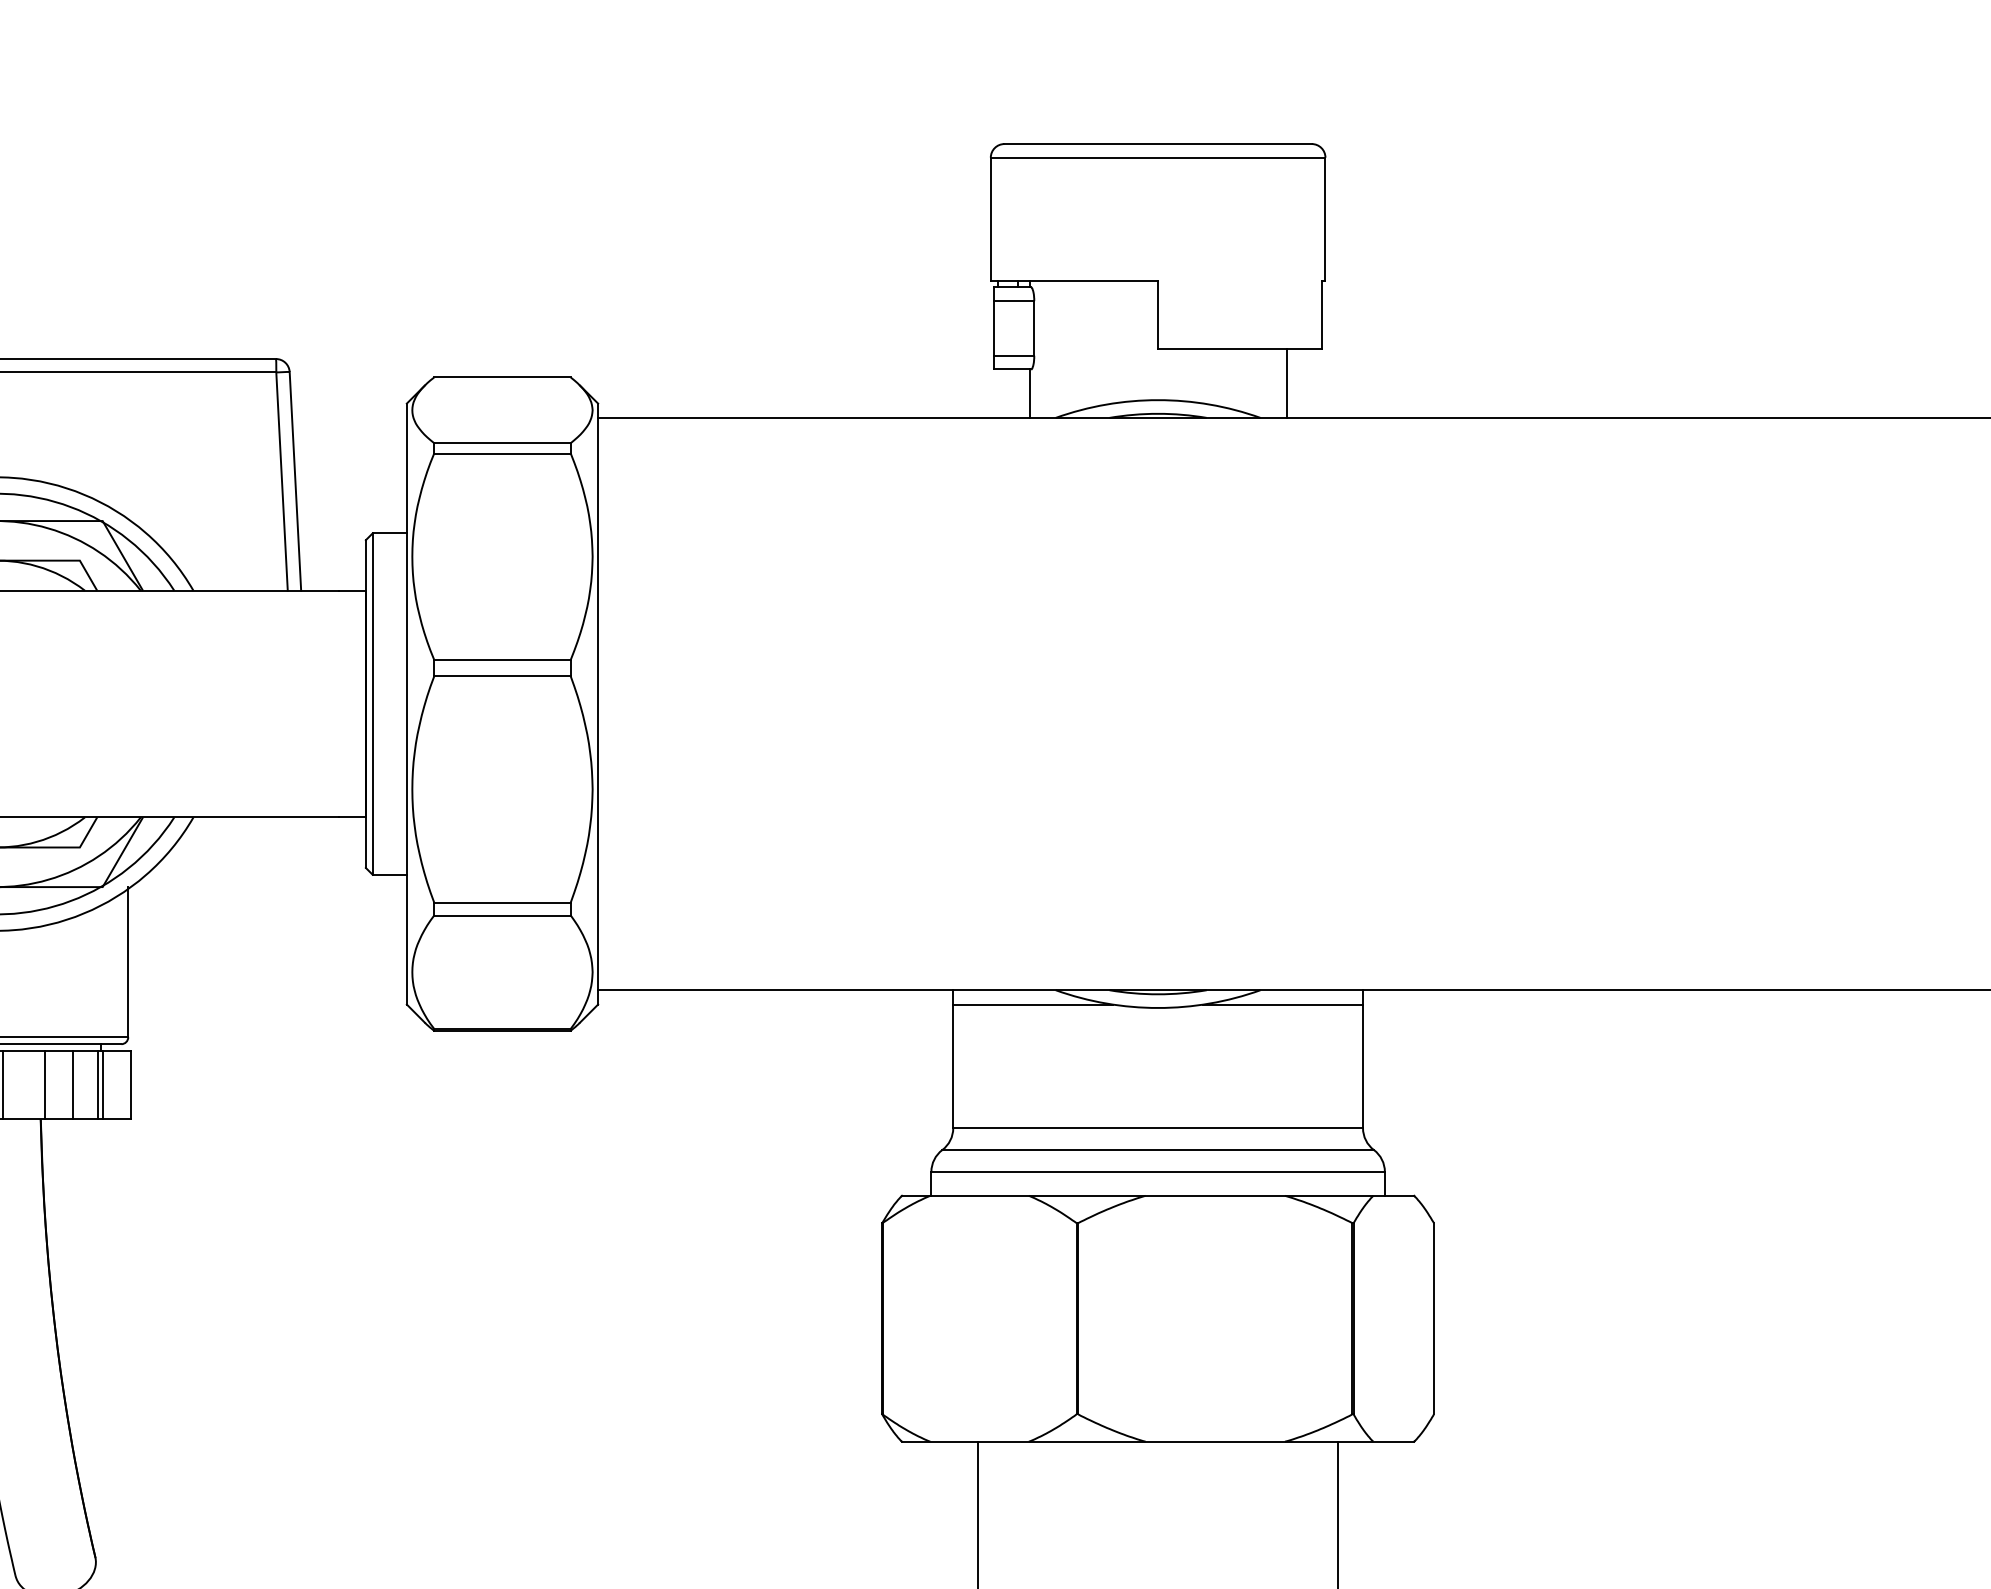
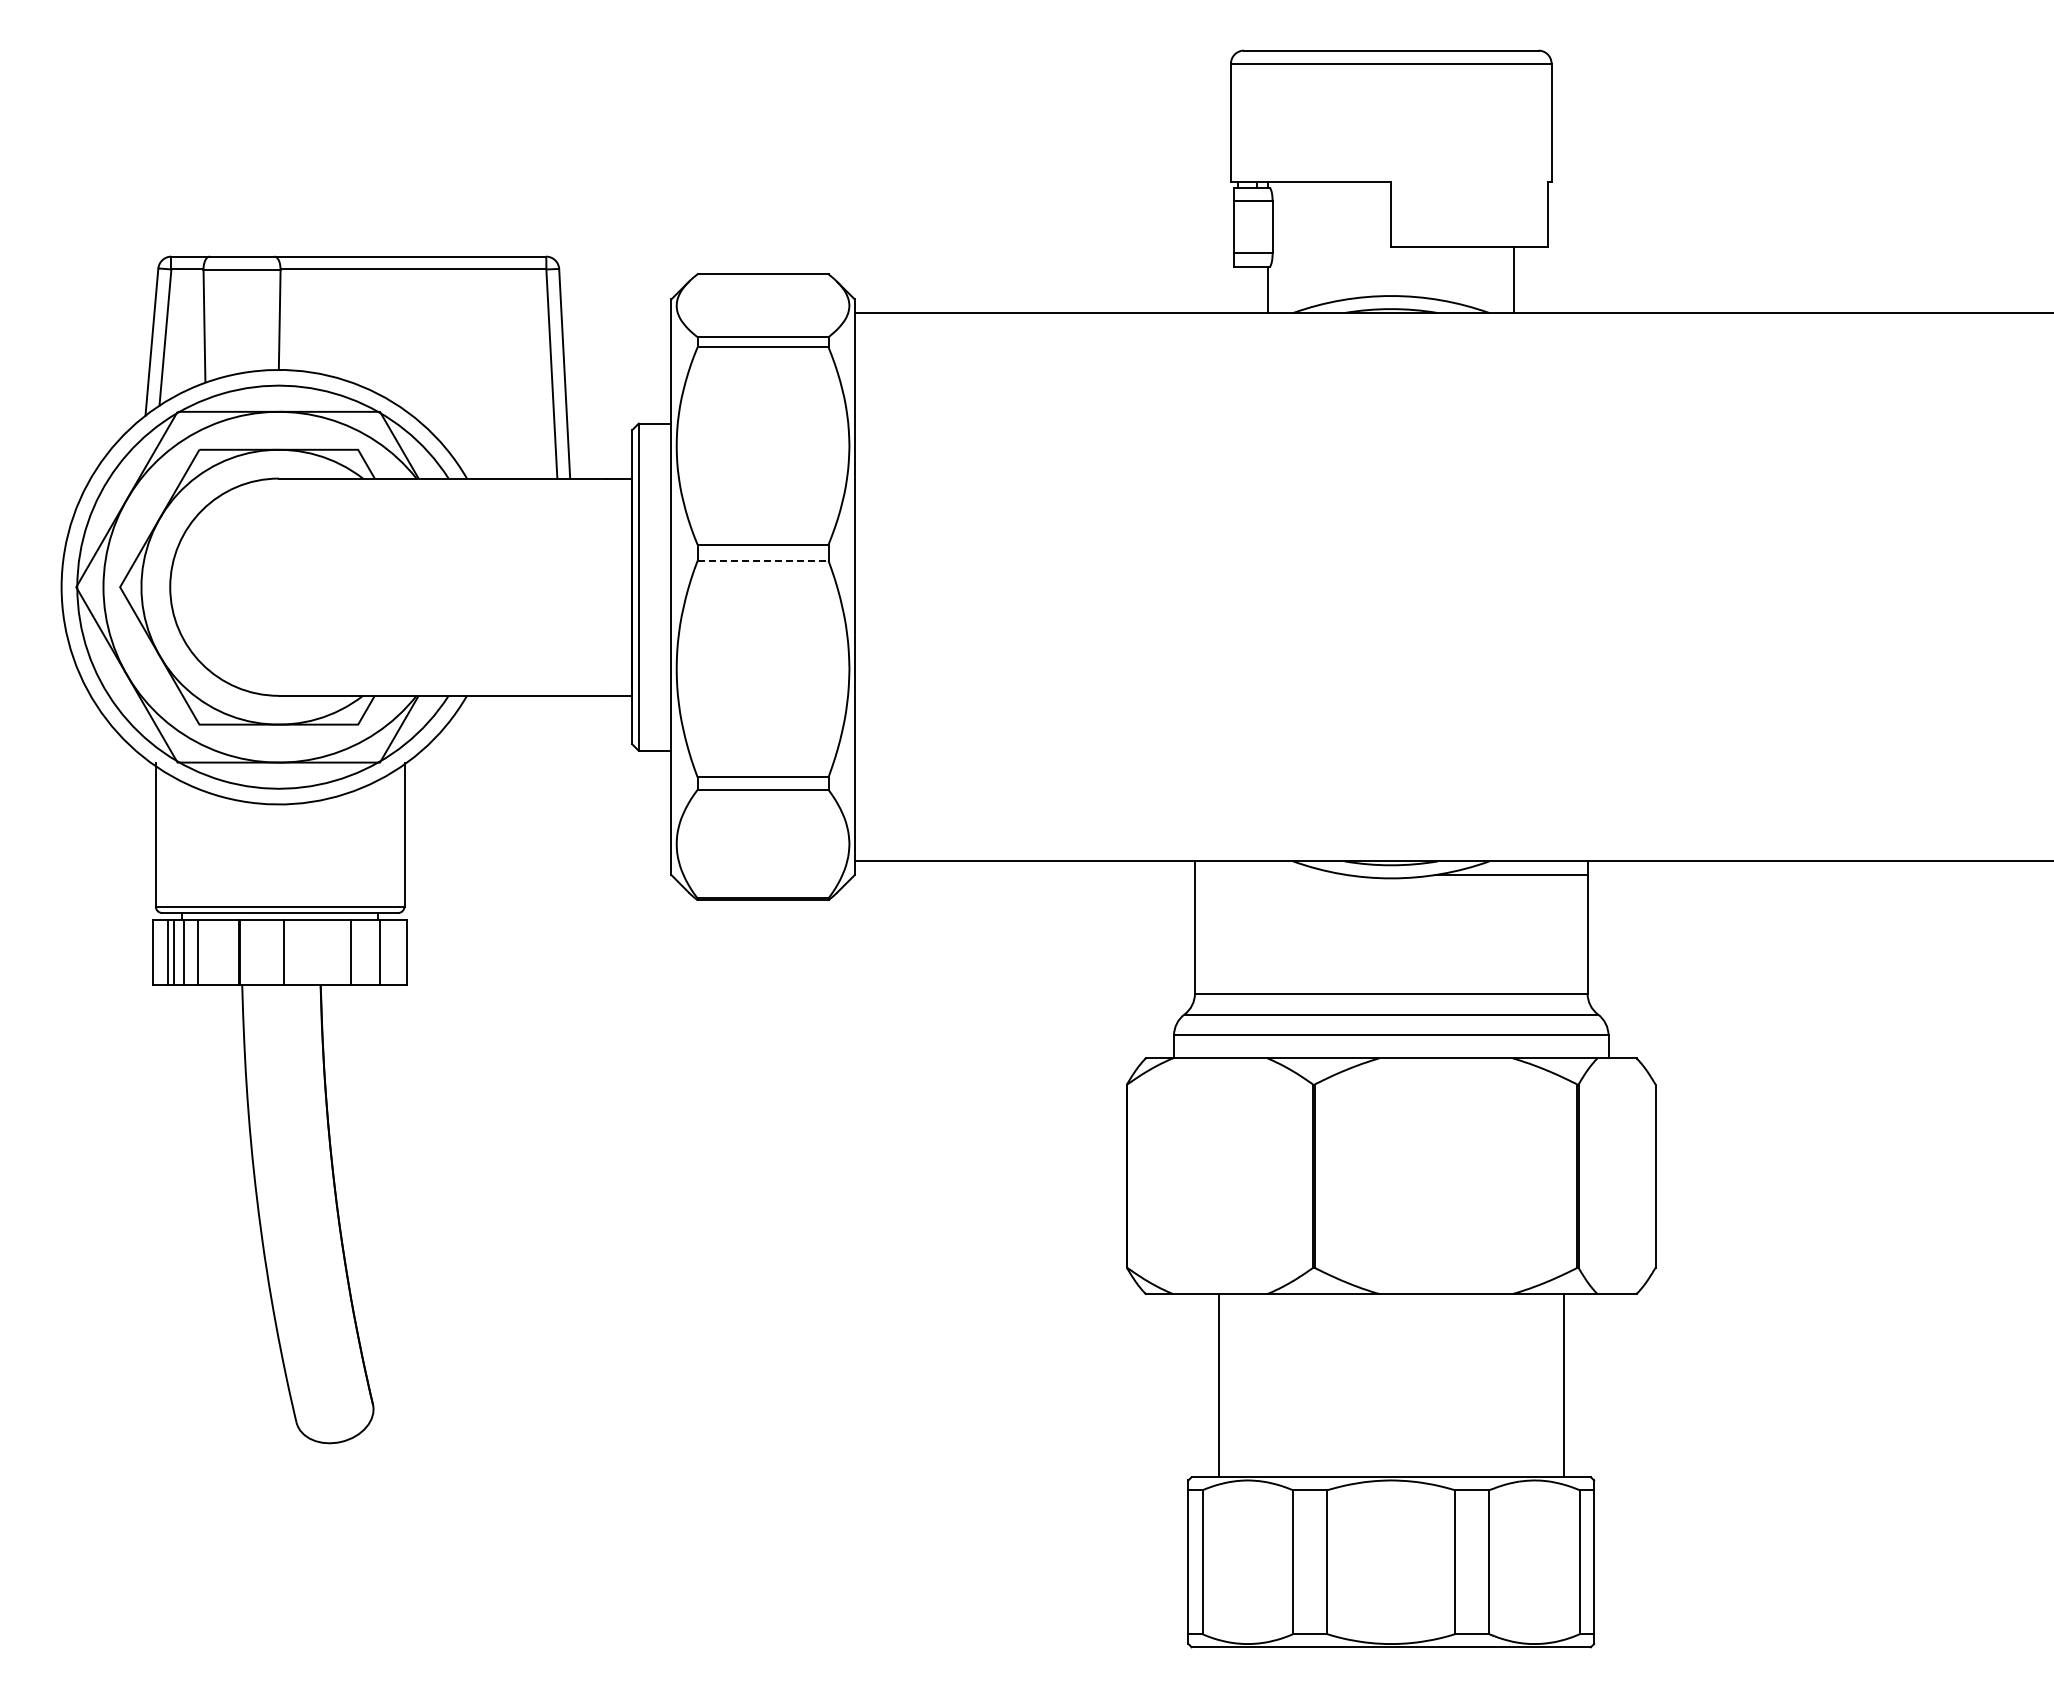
line: (502, 676) -> (763, 560), solid -> dashed
line: (1032, 1004) -> (1270, 875), removed
line: (44, 1085) -> (324, 952), removed
line: (97, 1085) -> (375, 952), removed

